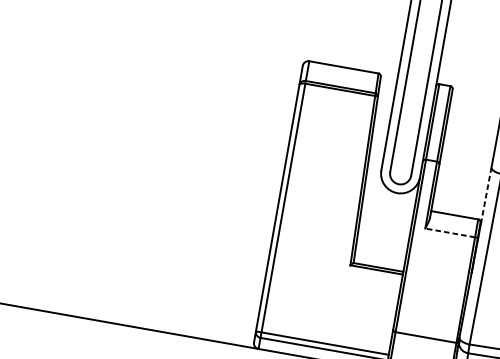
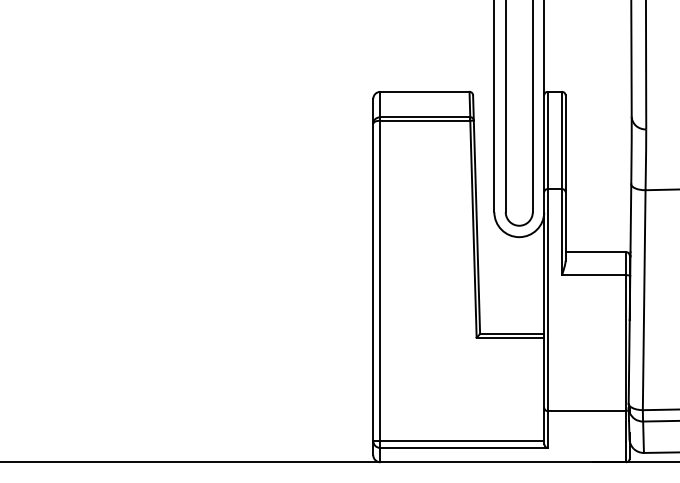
line: (486, 193) -> (630, 218), dashed -> solid
line: (449, 233) -> (593, 275), dashed -> solid

